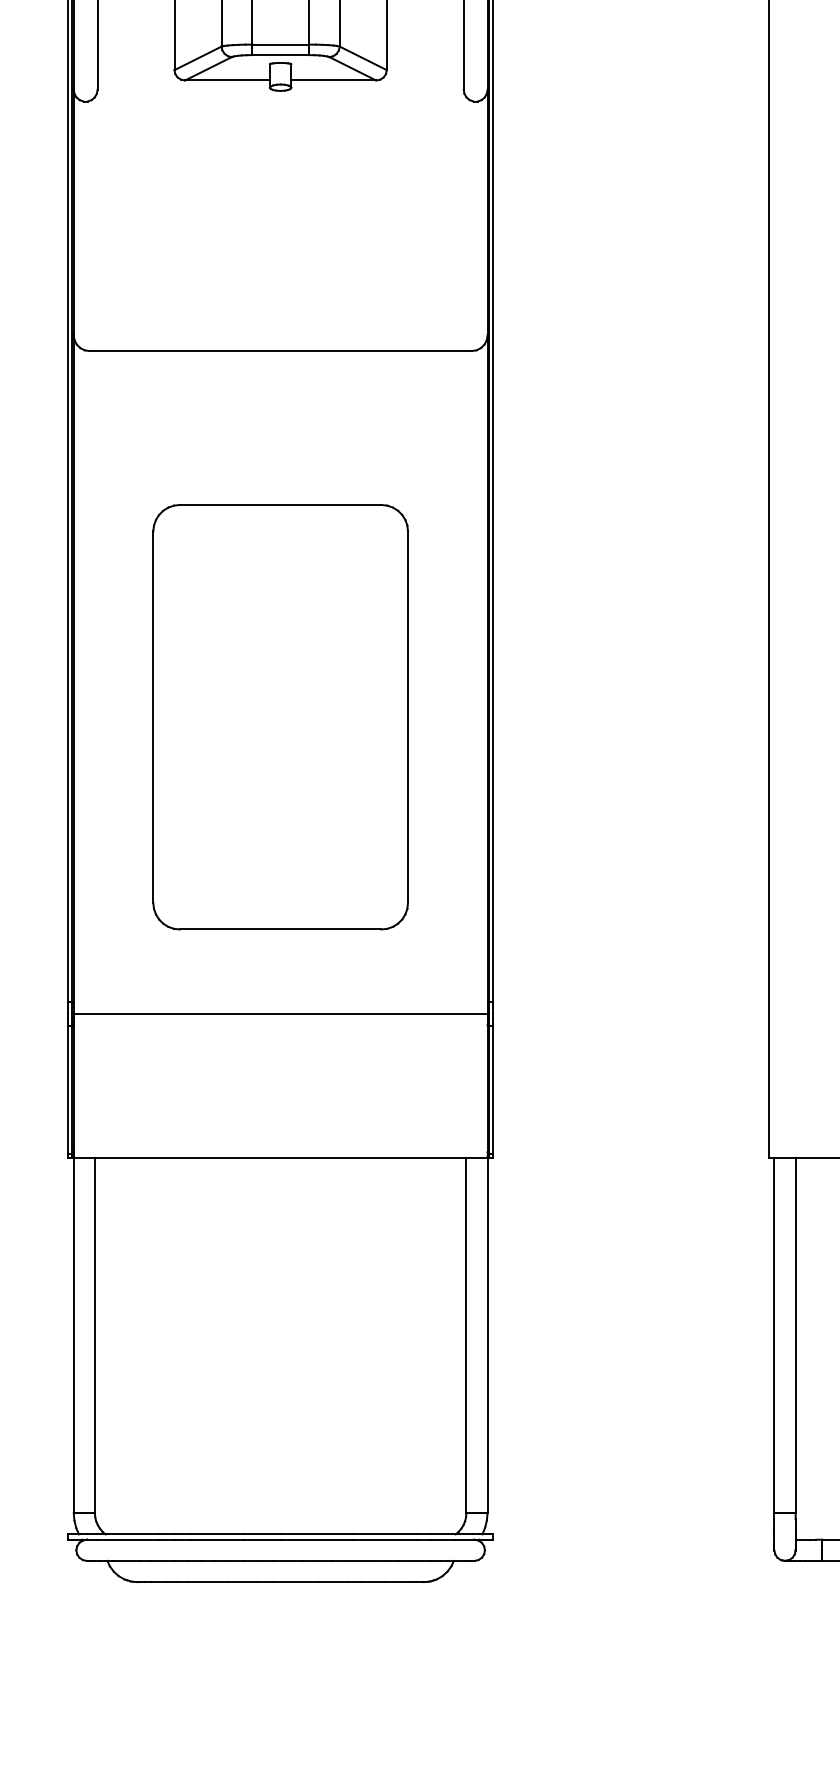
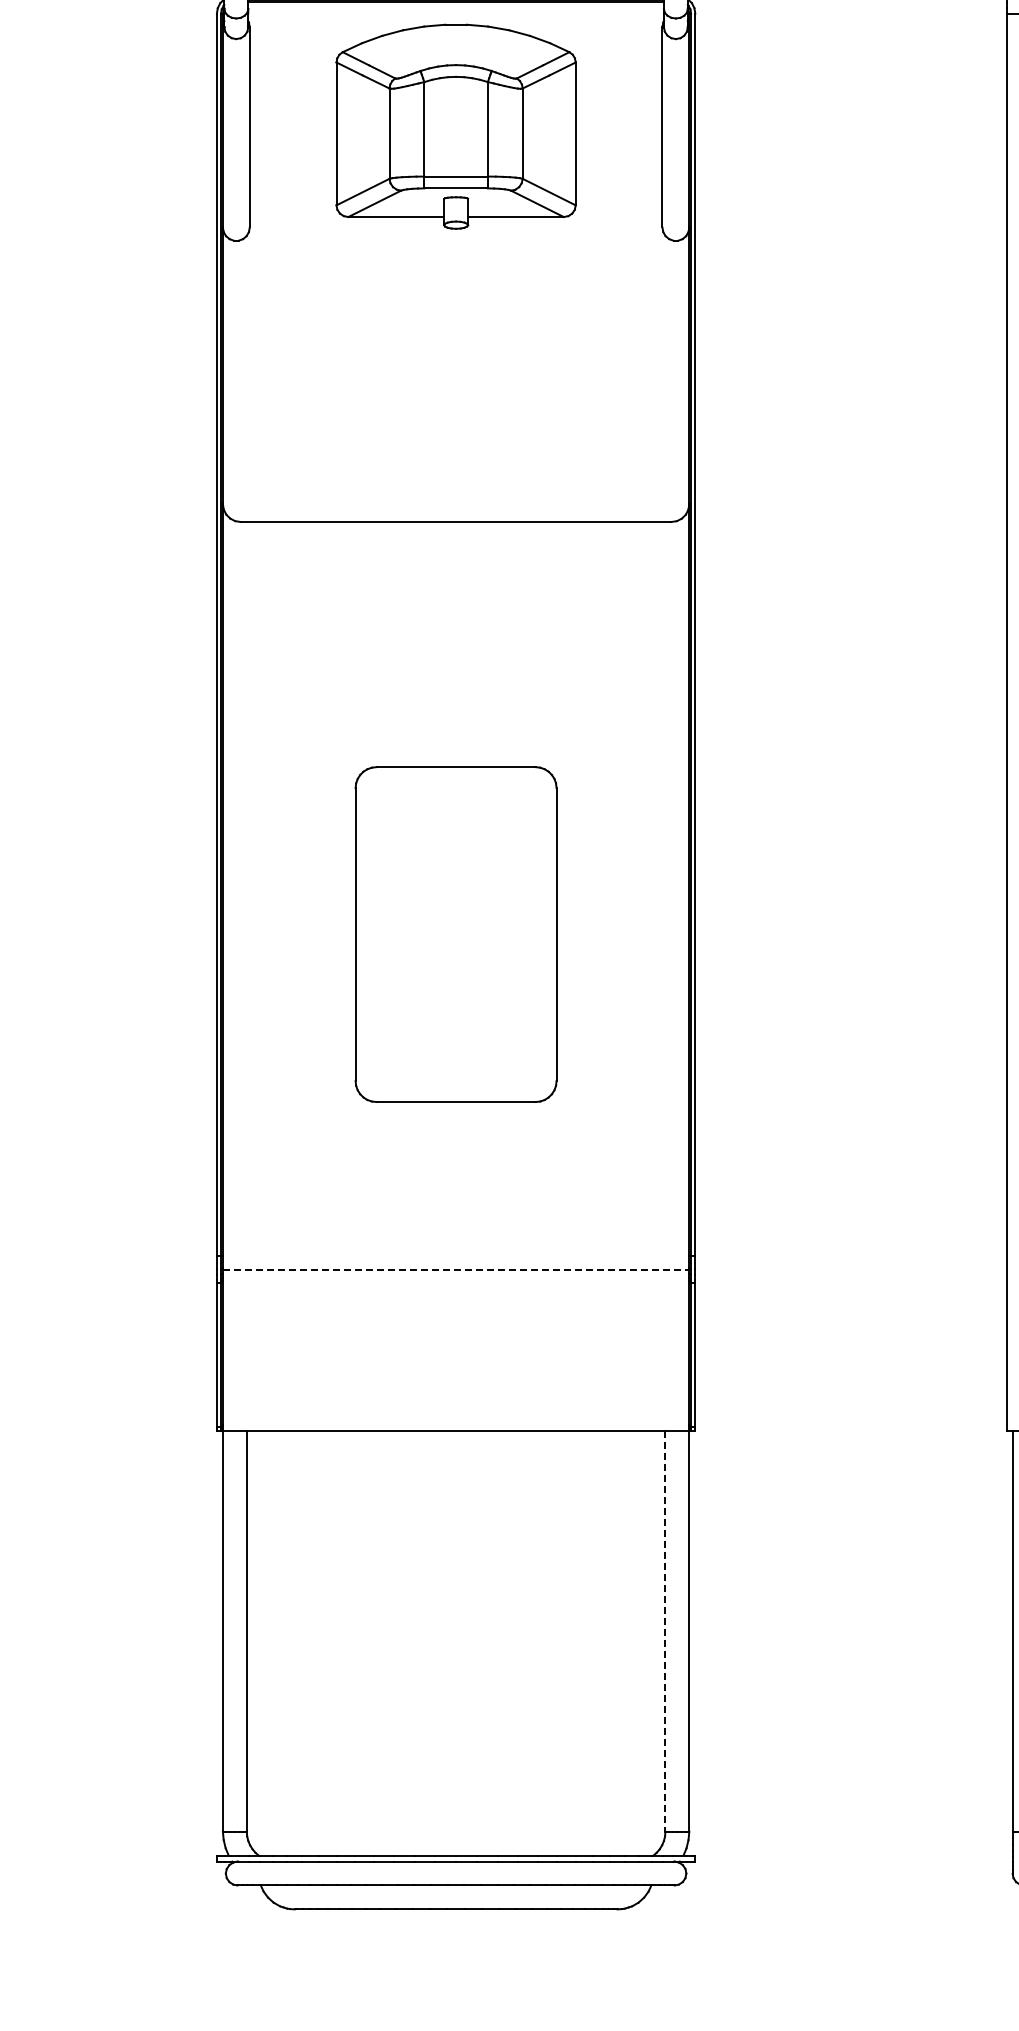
part: (280, 717) -> (455, 934), size x0.7
line: (281, 1014) -> (456, 1269), solid -> dashed
line: (466, 1335) -> (665, 1631), solid -> dashed

